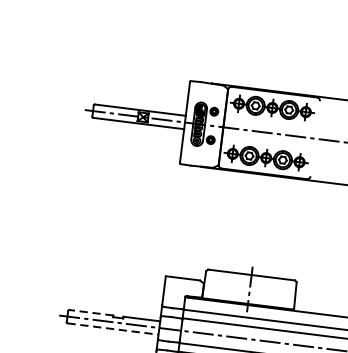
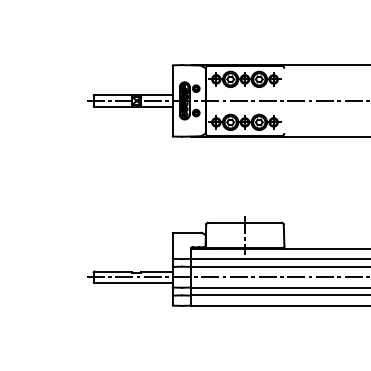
line: (91, 312) -> (113, 271), dashed -> solid
line: (114, 328) -> (134, 282), dashed -> solid

